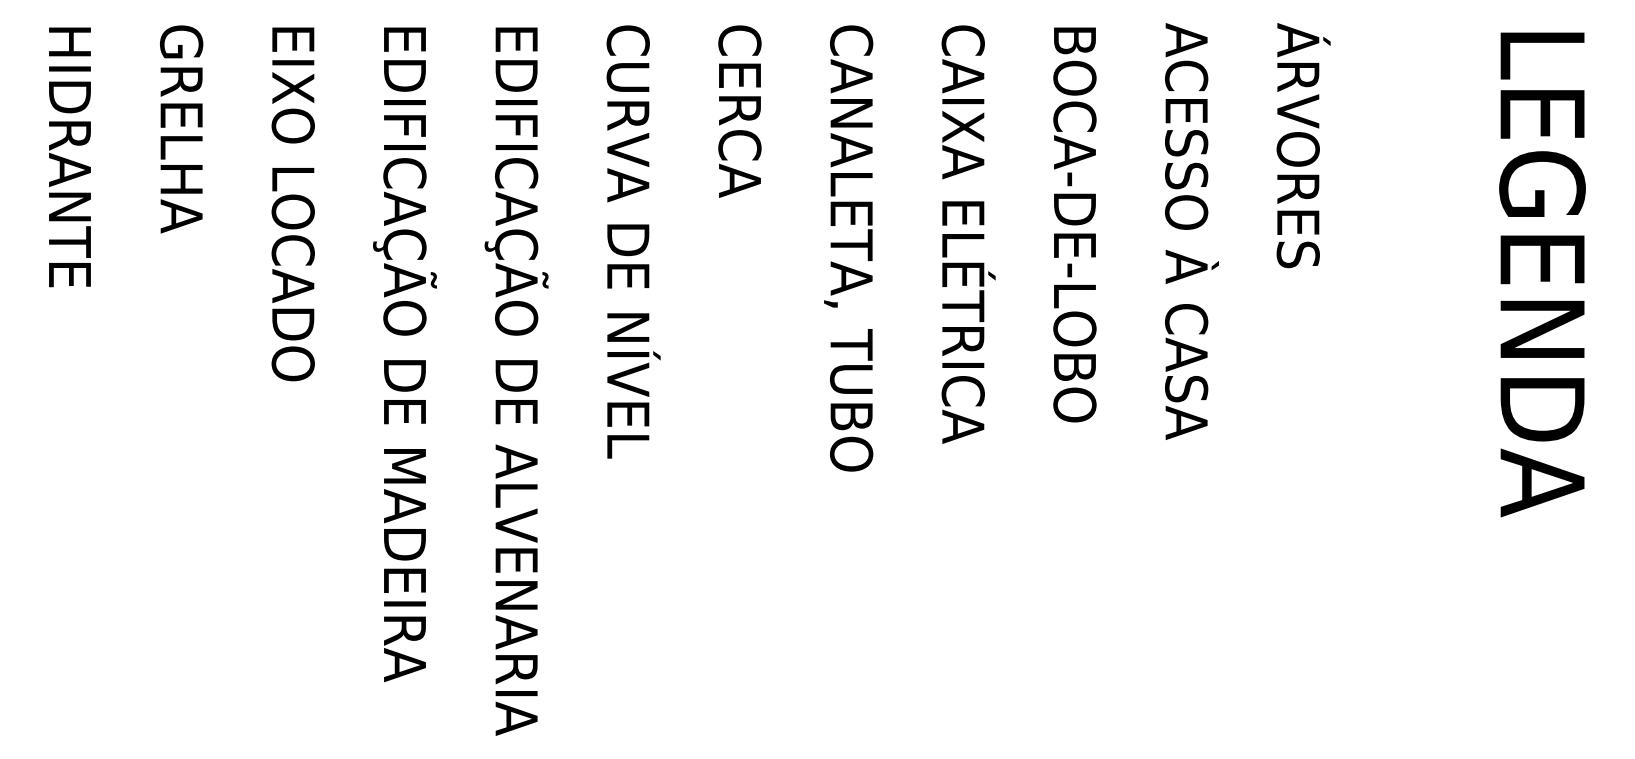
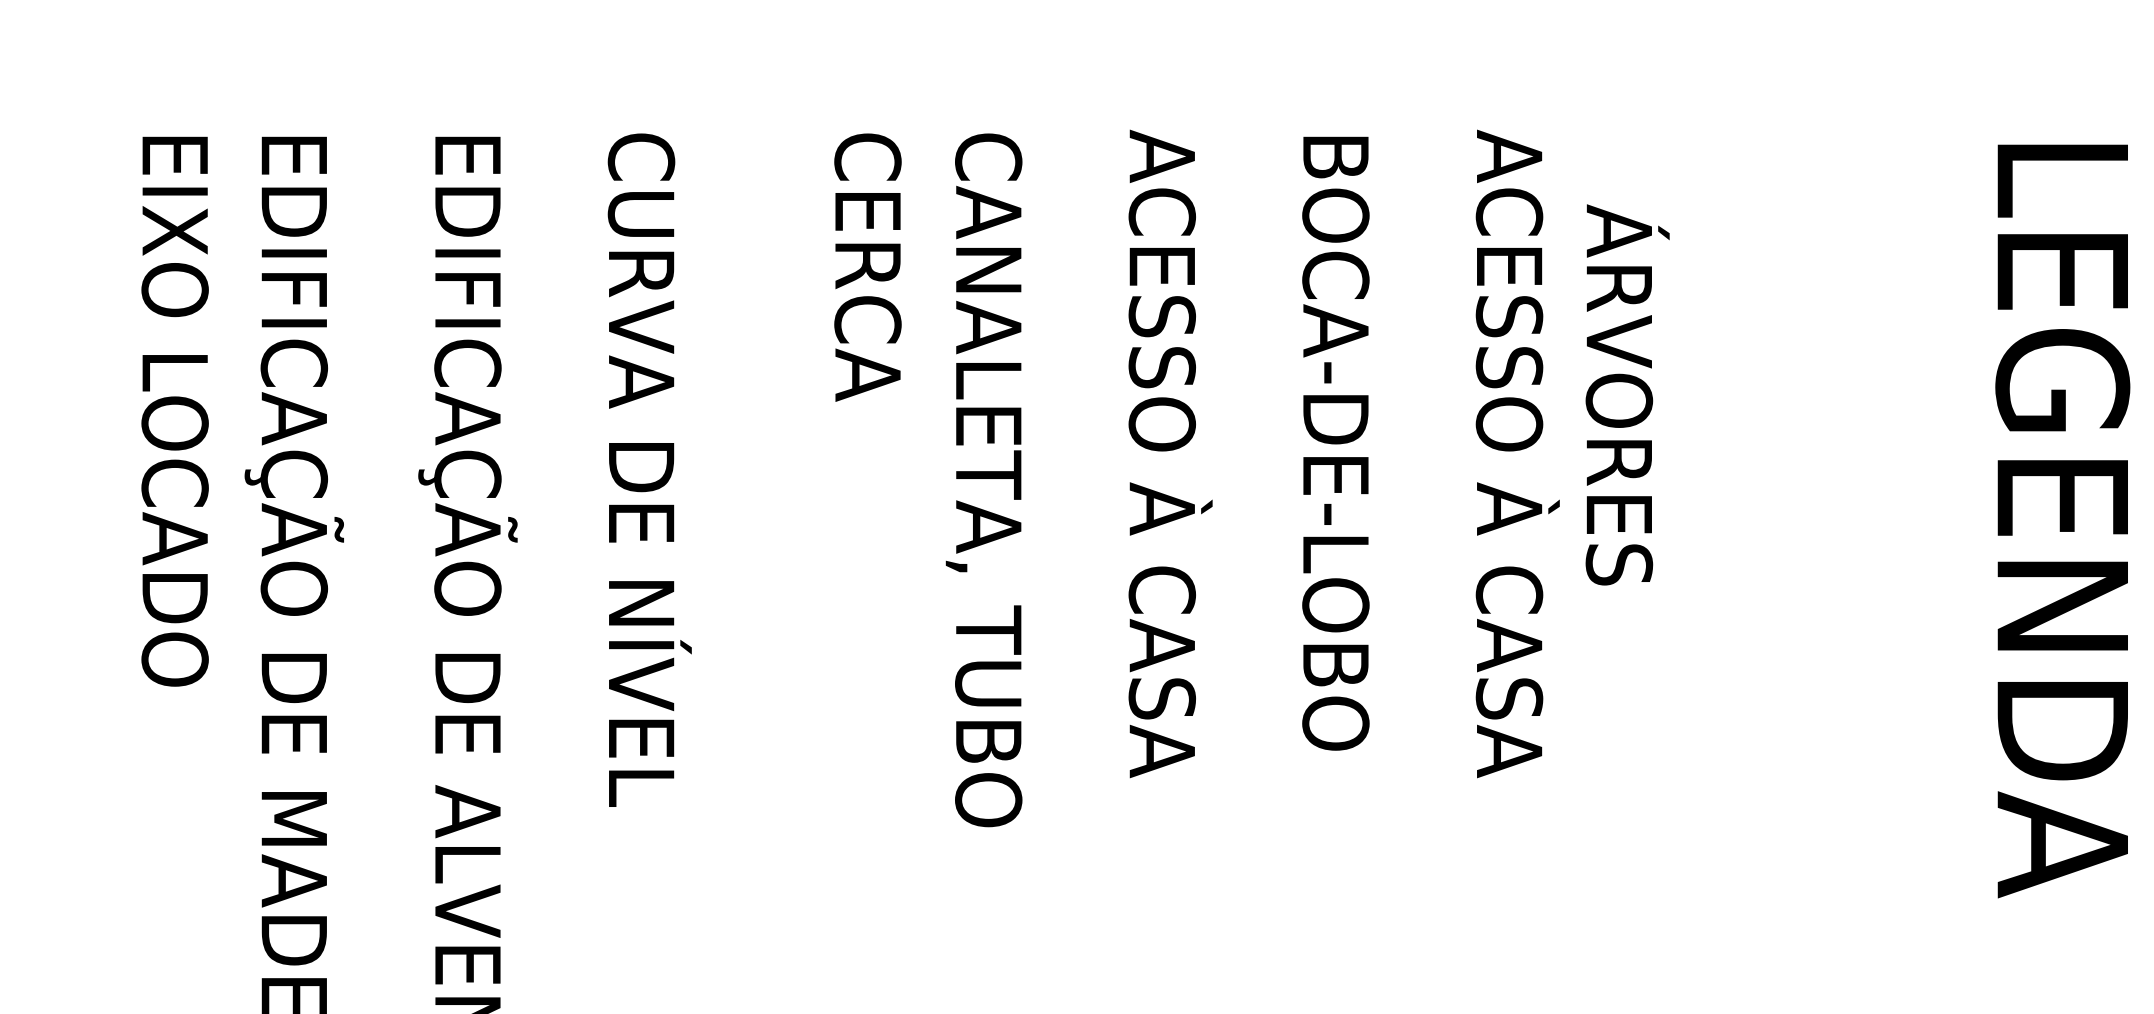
text: (739, 111) -> (867, 267), moved
text: (1303, 145) -> (1627, 394), moved
text: (292, 204) -> (173, 411), moved
text: (968, 233) -> (1170, 456), CAIXA ELÉTRICA -> ACESSO À CASA

